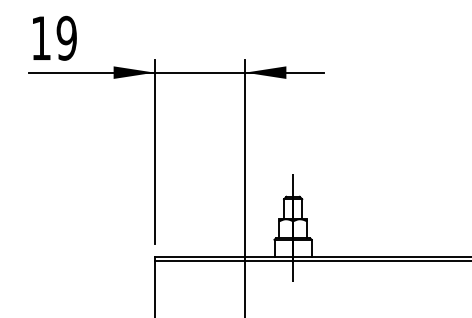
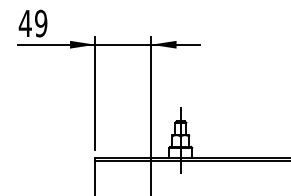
text: (39, 38) -> (24, 23), 19 -> 49

